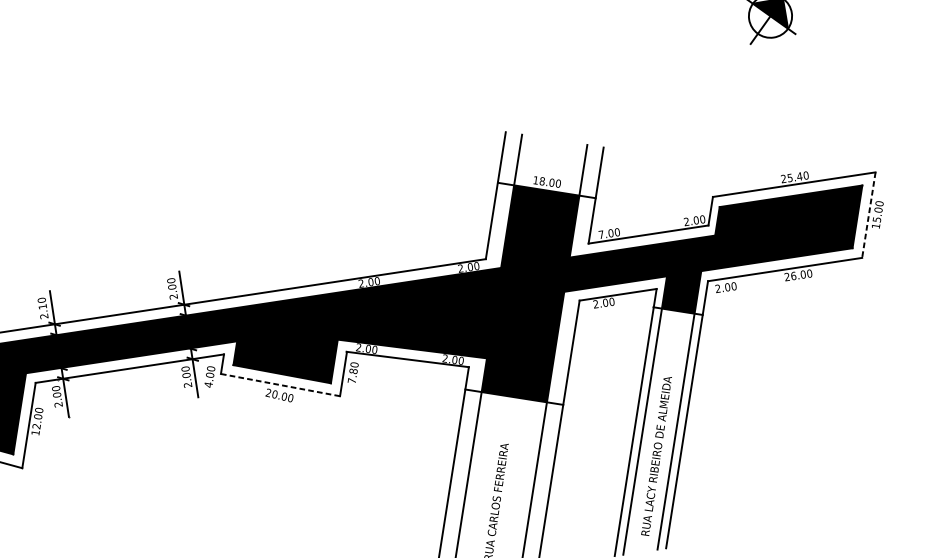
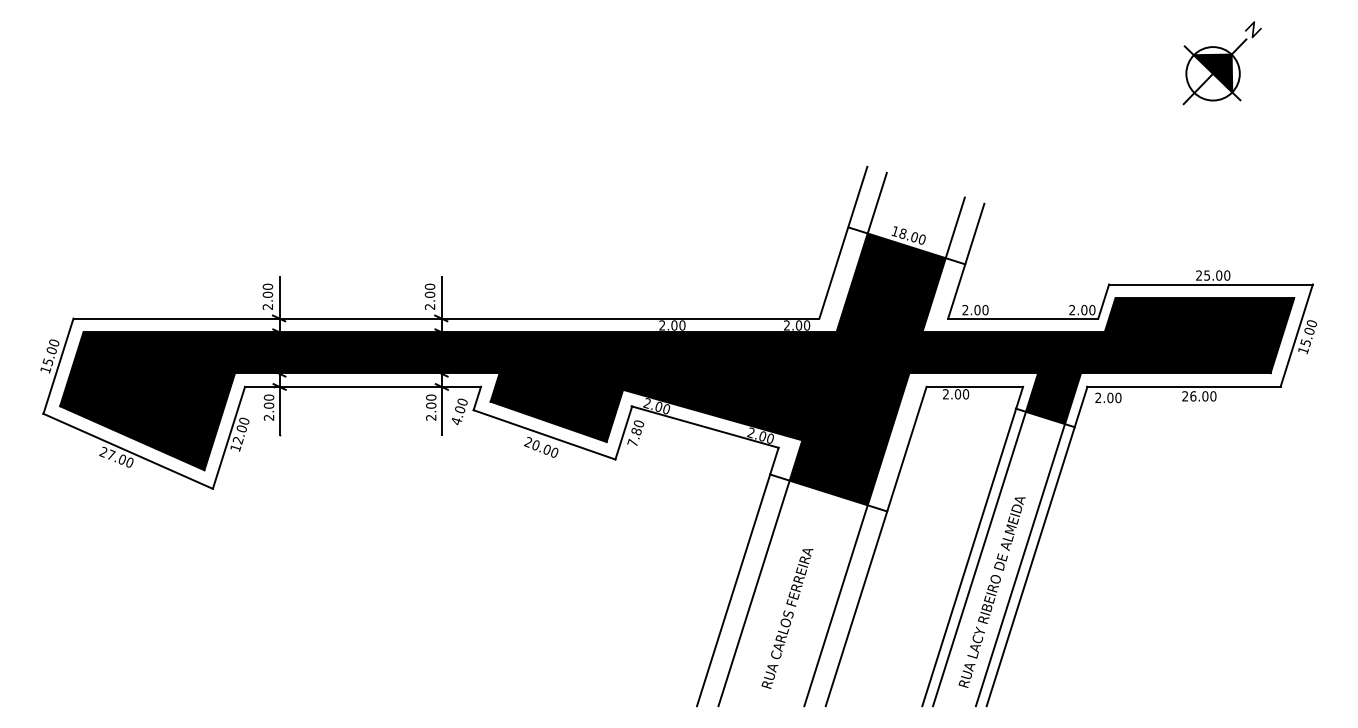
text: (799, 176) -> (1218, 275), 25.40 -> 25.00
line: (868, 215) -> (1296, 335), dashed -> solid
text: (601, 235) -> (965, 310), 7.00 -> 2.00
text: (42, 306) -> (267, 294), 2.10 -> 2.00
line: (281, 385) -> (545, 435), dashed -> solid

